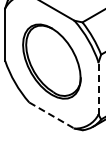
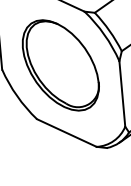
line: (98, 88) -> (122, 93), dashed -> solid
line: (52, 115) -> (67, 132), dashed -> solid

